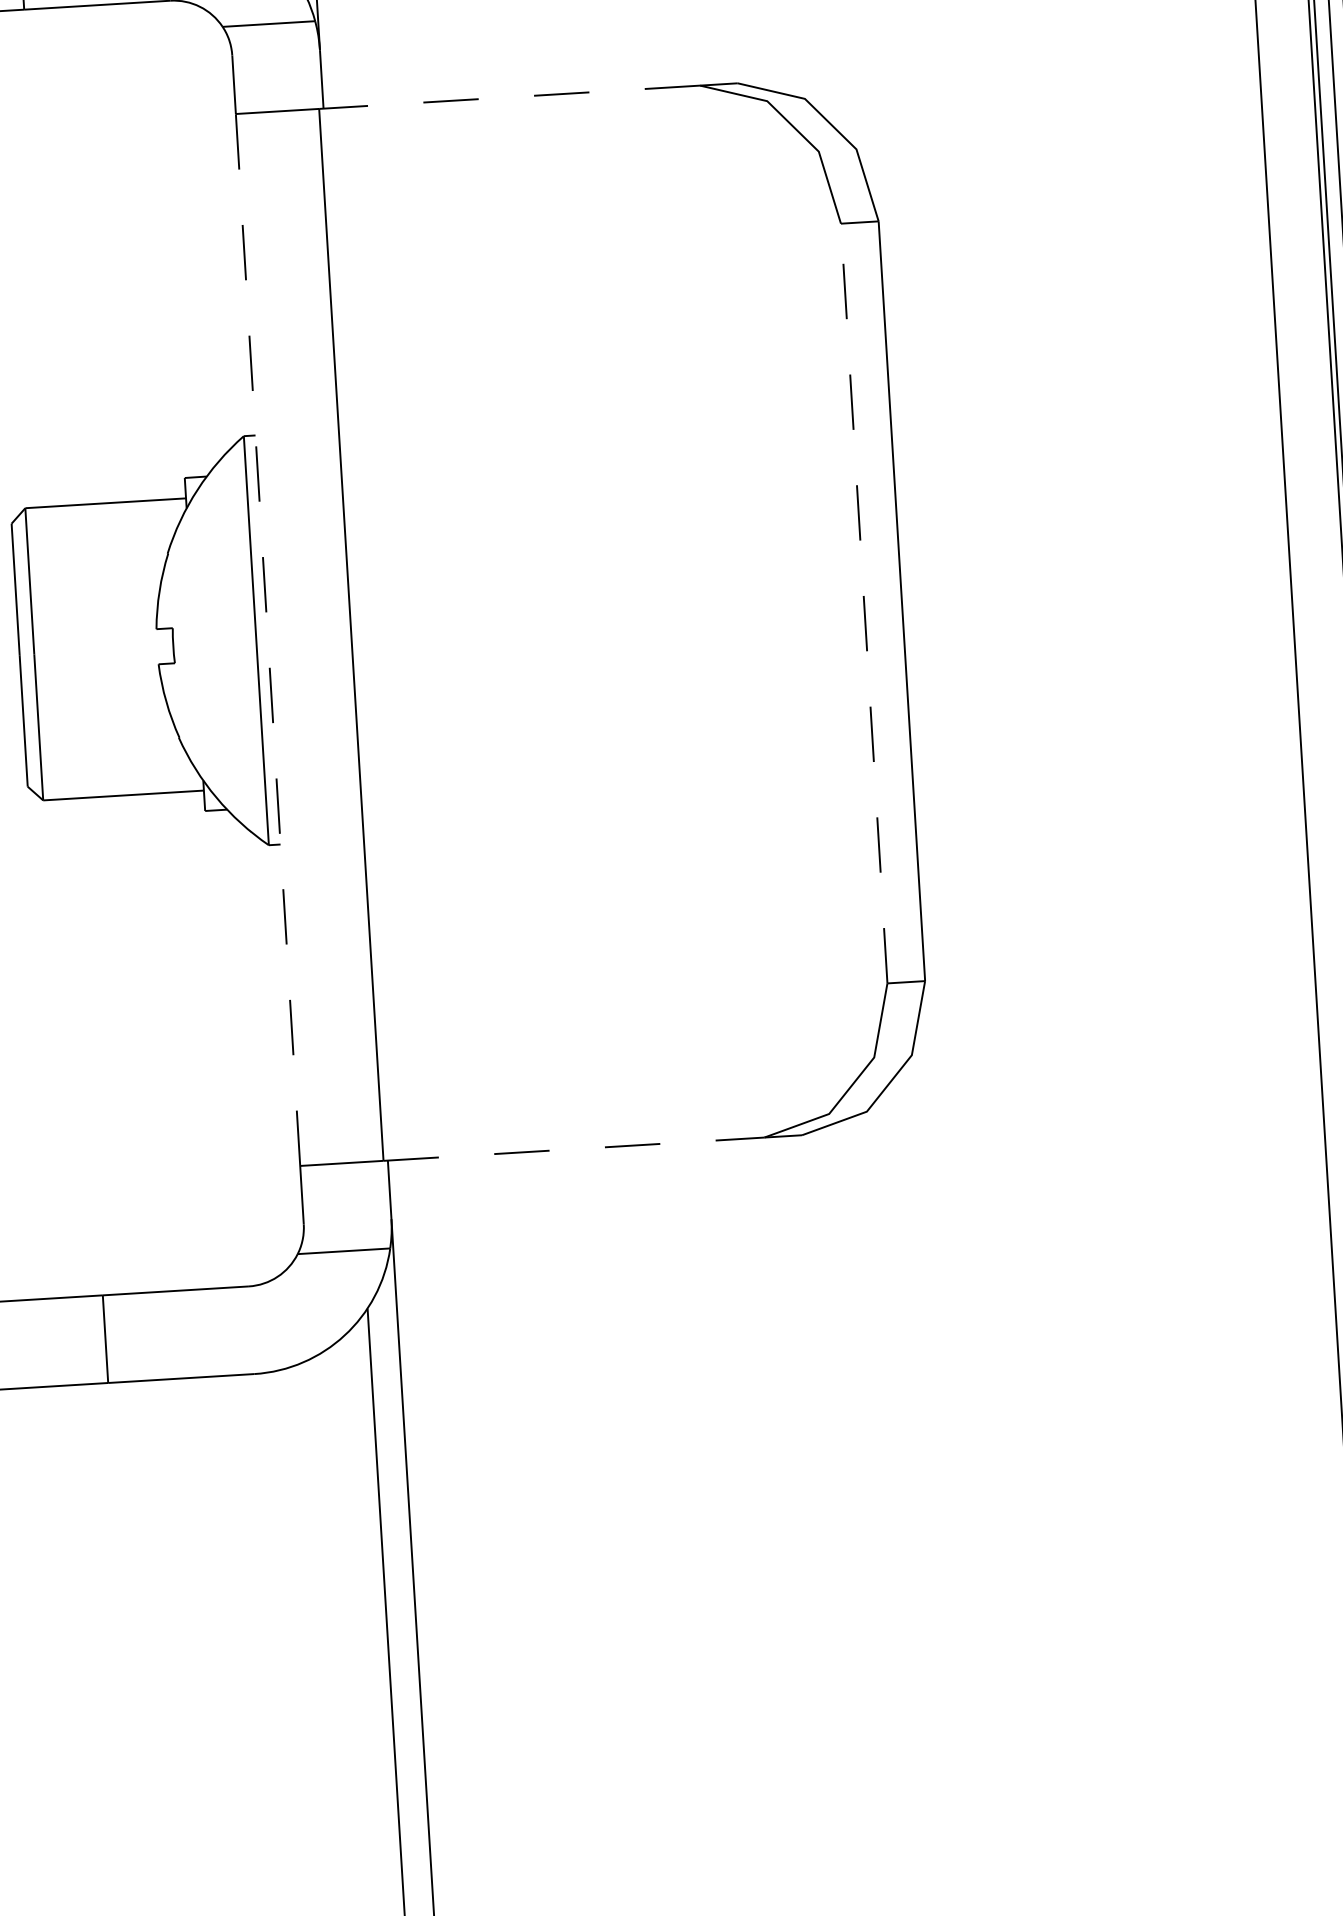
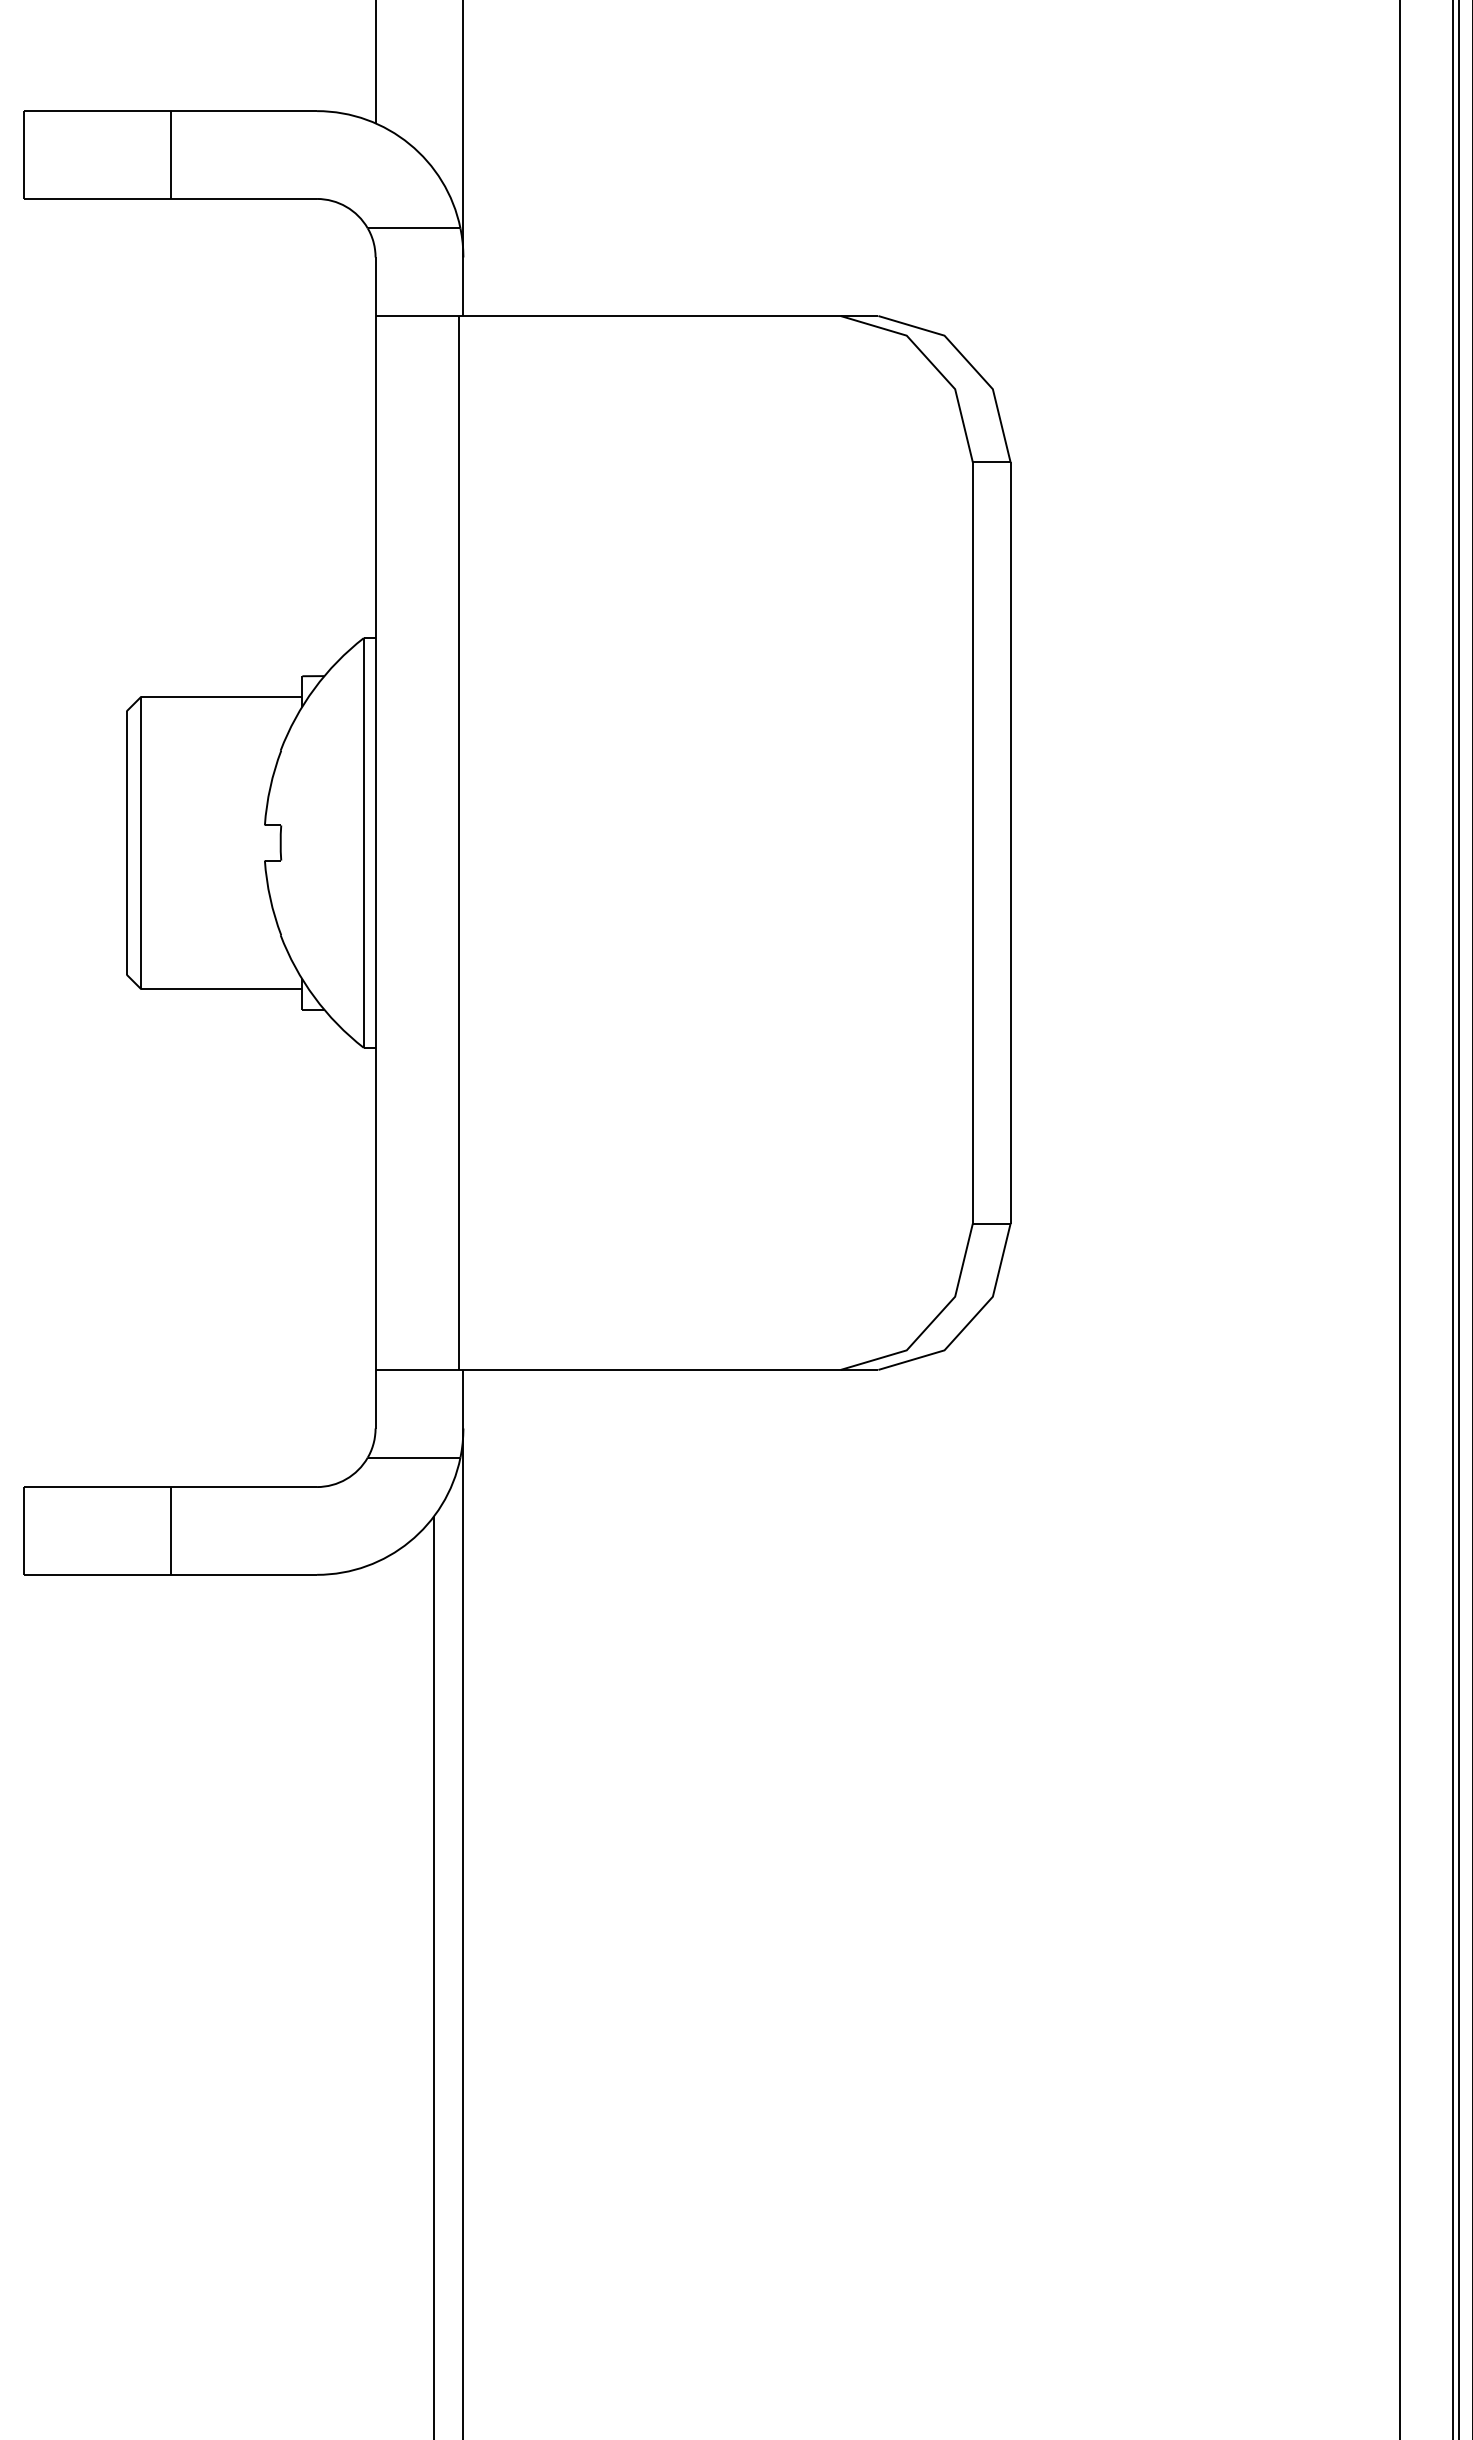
line: (509, 97) -> (649, 316), dashed -> solid
line: (863, 604) -> (972, 843), dashed -> solid
line: (267, 639) -> (375, 842), dashed -> solid
line: (573, 1148) -> (649, 1369), dashed -> solid

